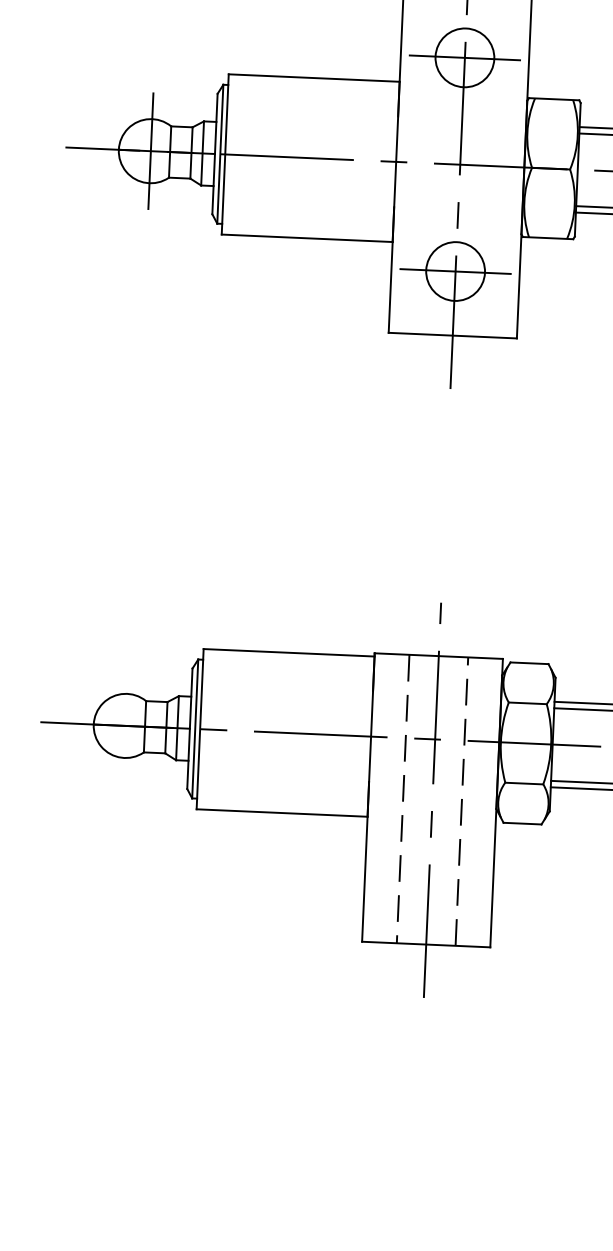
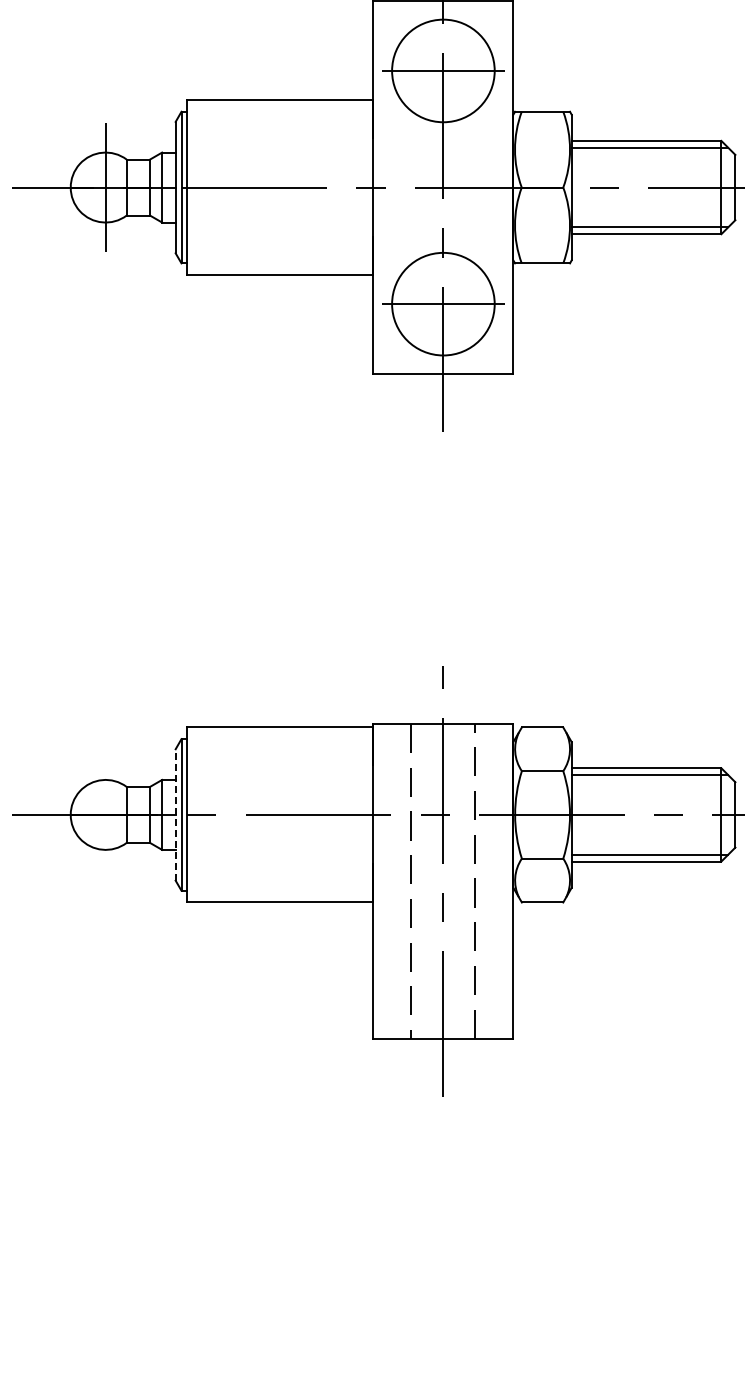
circle: (465, 57) -> (443, 70), size x1.6
circle: (455, 271) -> (443, 304), size x1.6
line: (189, 728) -> (175, 814), solid -> dashed

